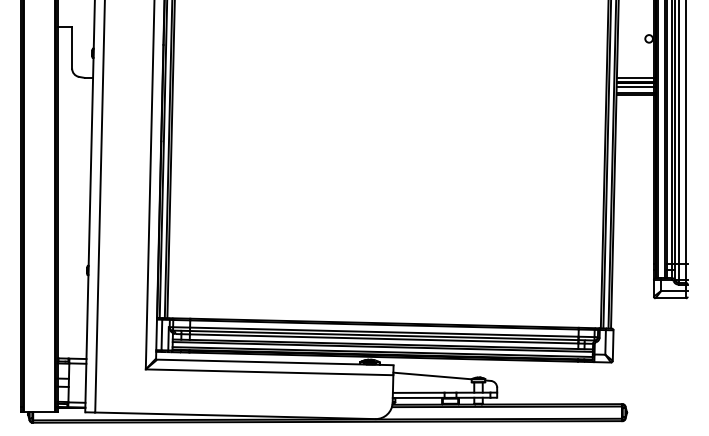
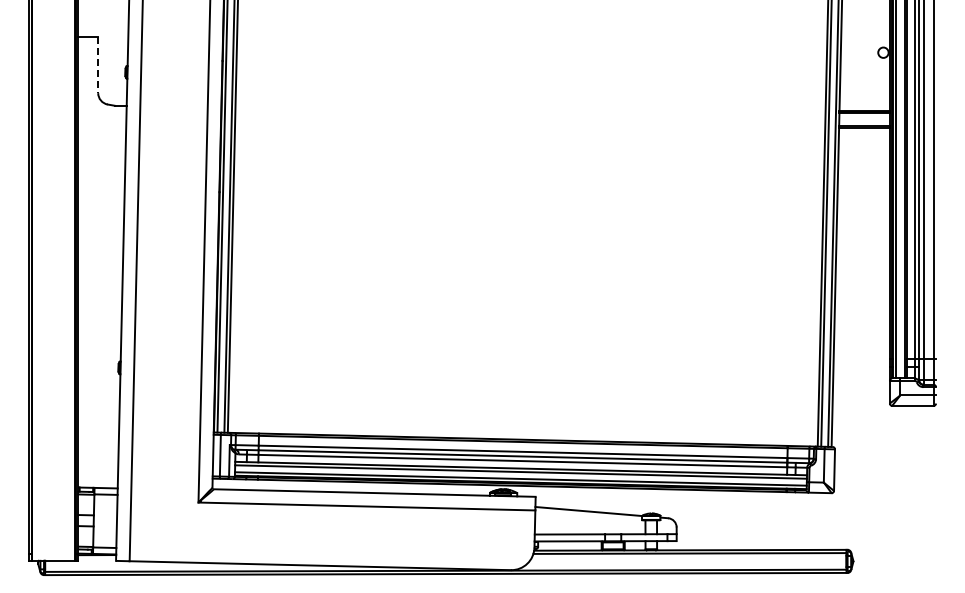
line: (72, 48) -> (98, 65), solid -> dashed
line: (635, 77) -> (864, 105), removed
line: (635, 87) -> (864, 118), removed

